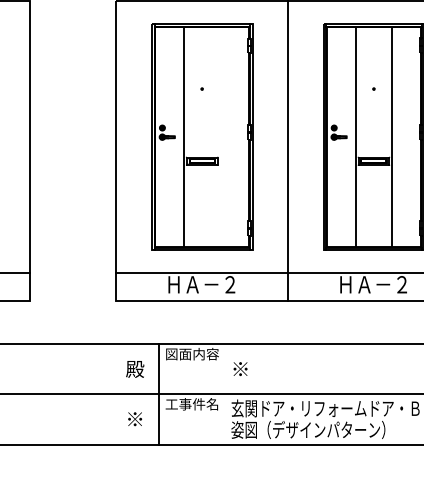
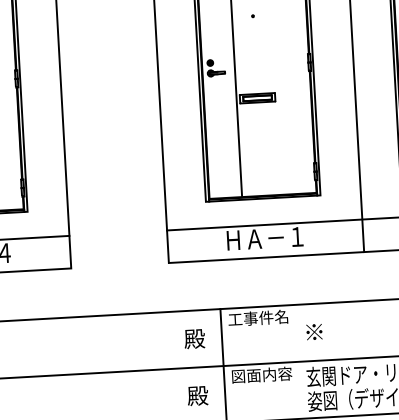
text: (229, 283) -> (296, 235), ＨＡ－２ -> ＨＡ－１
text: (191, 353) -> (257, 317), 図面内容 -> 工事件名
text: (191, 404) -> (260, 375), 工事件名 -> 図面内容
text: (135, 419) -> (198, 396), ※ -> 殿

